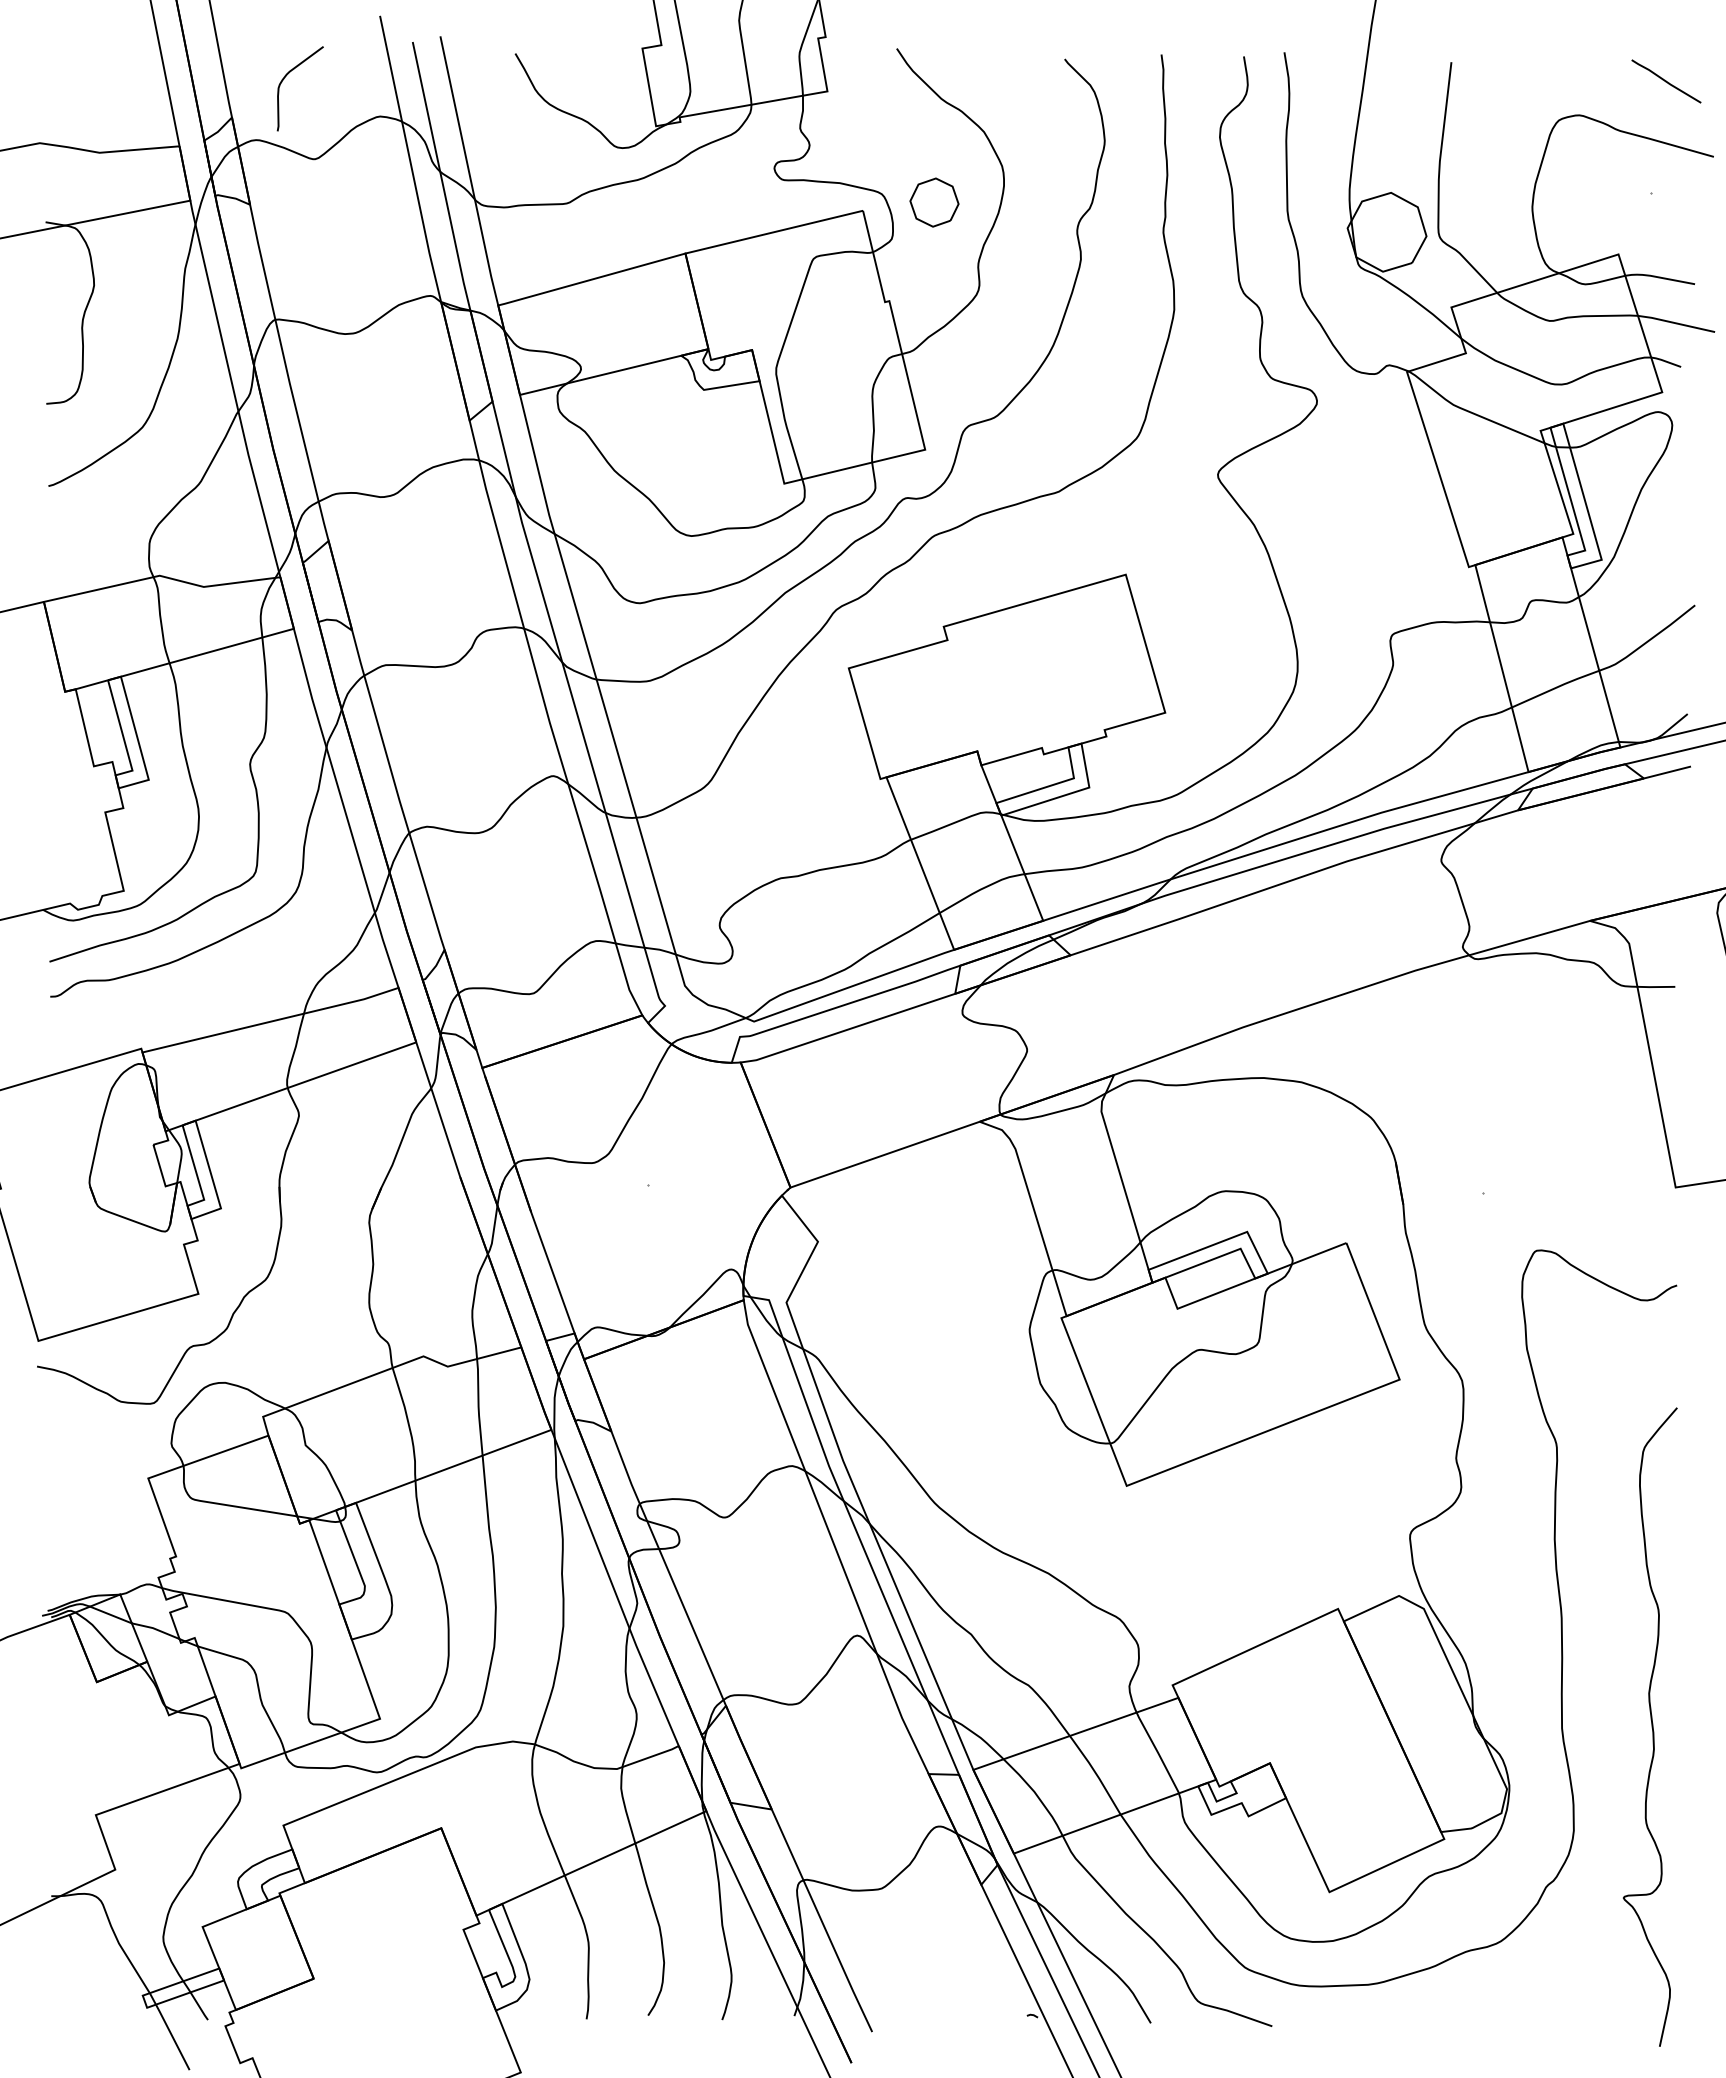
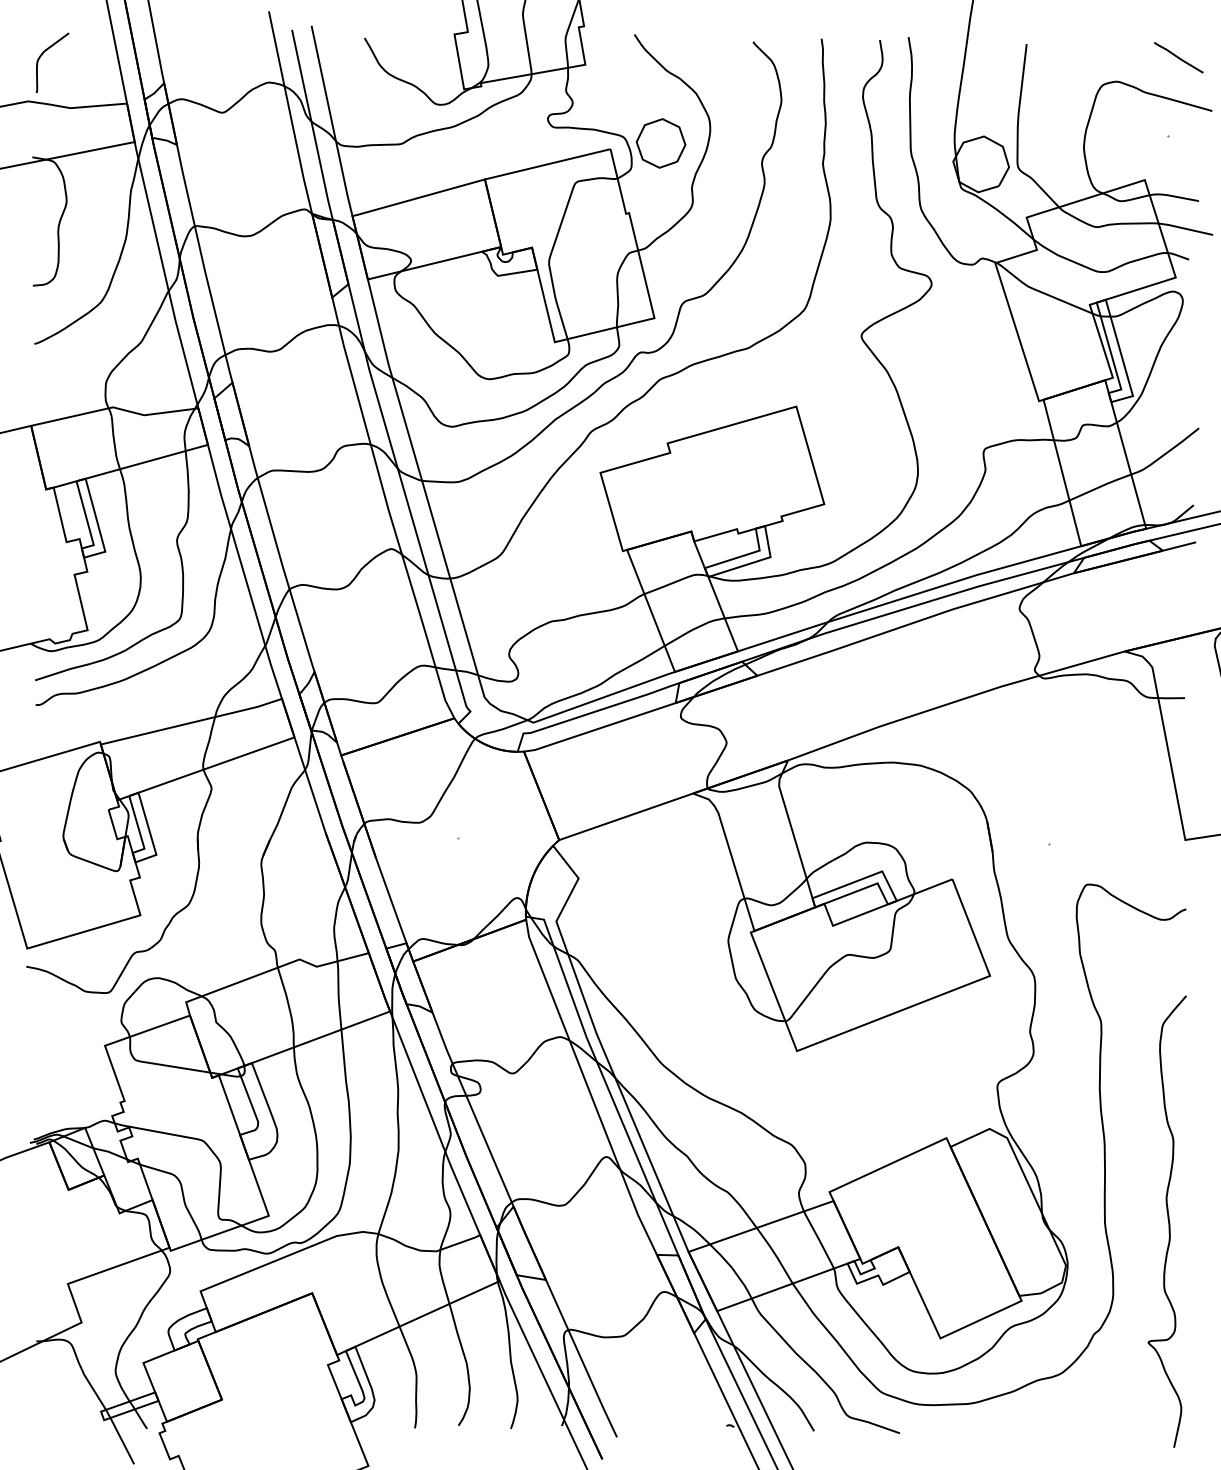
curve: (284, 79) -> (41, 56), moved
part: (934, 202) -> (661, 143), size x1.43

